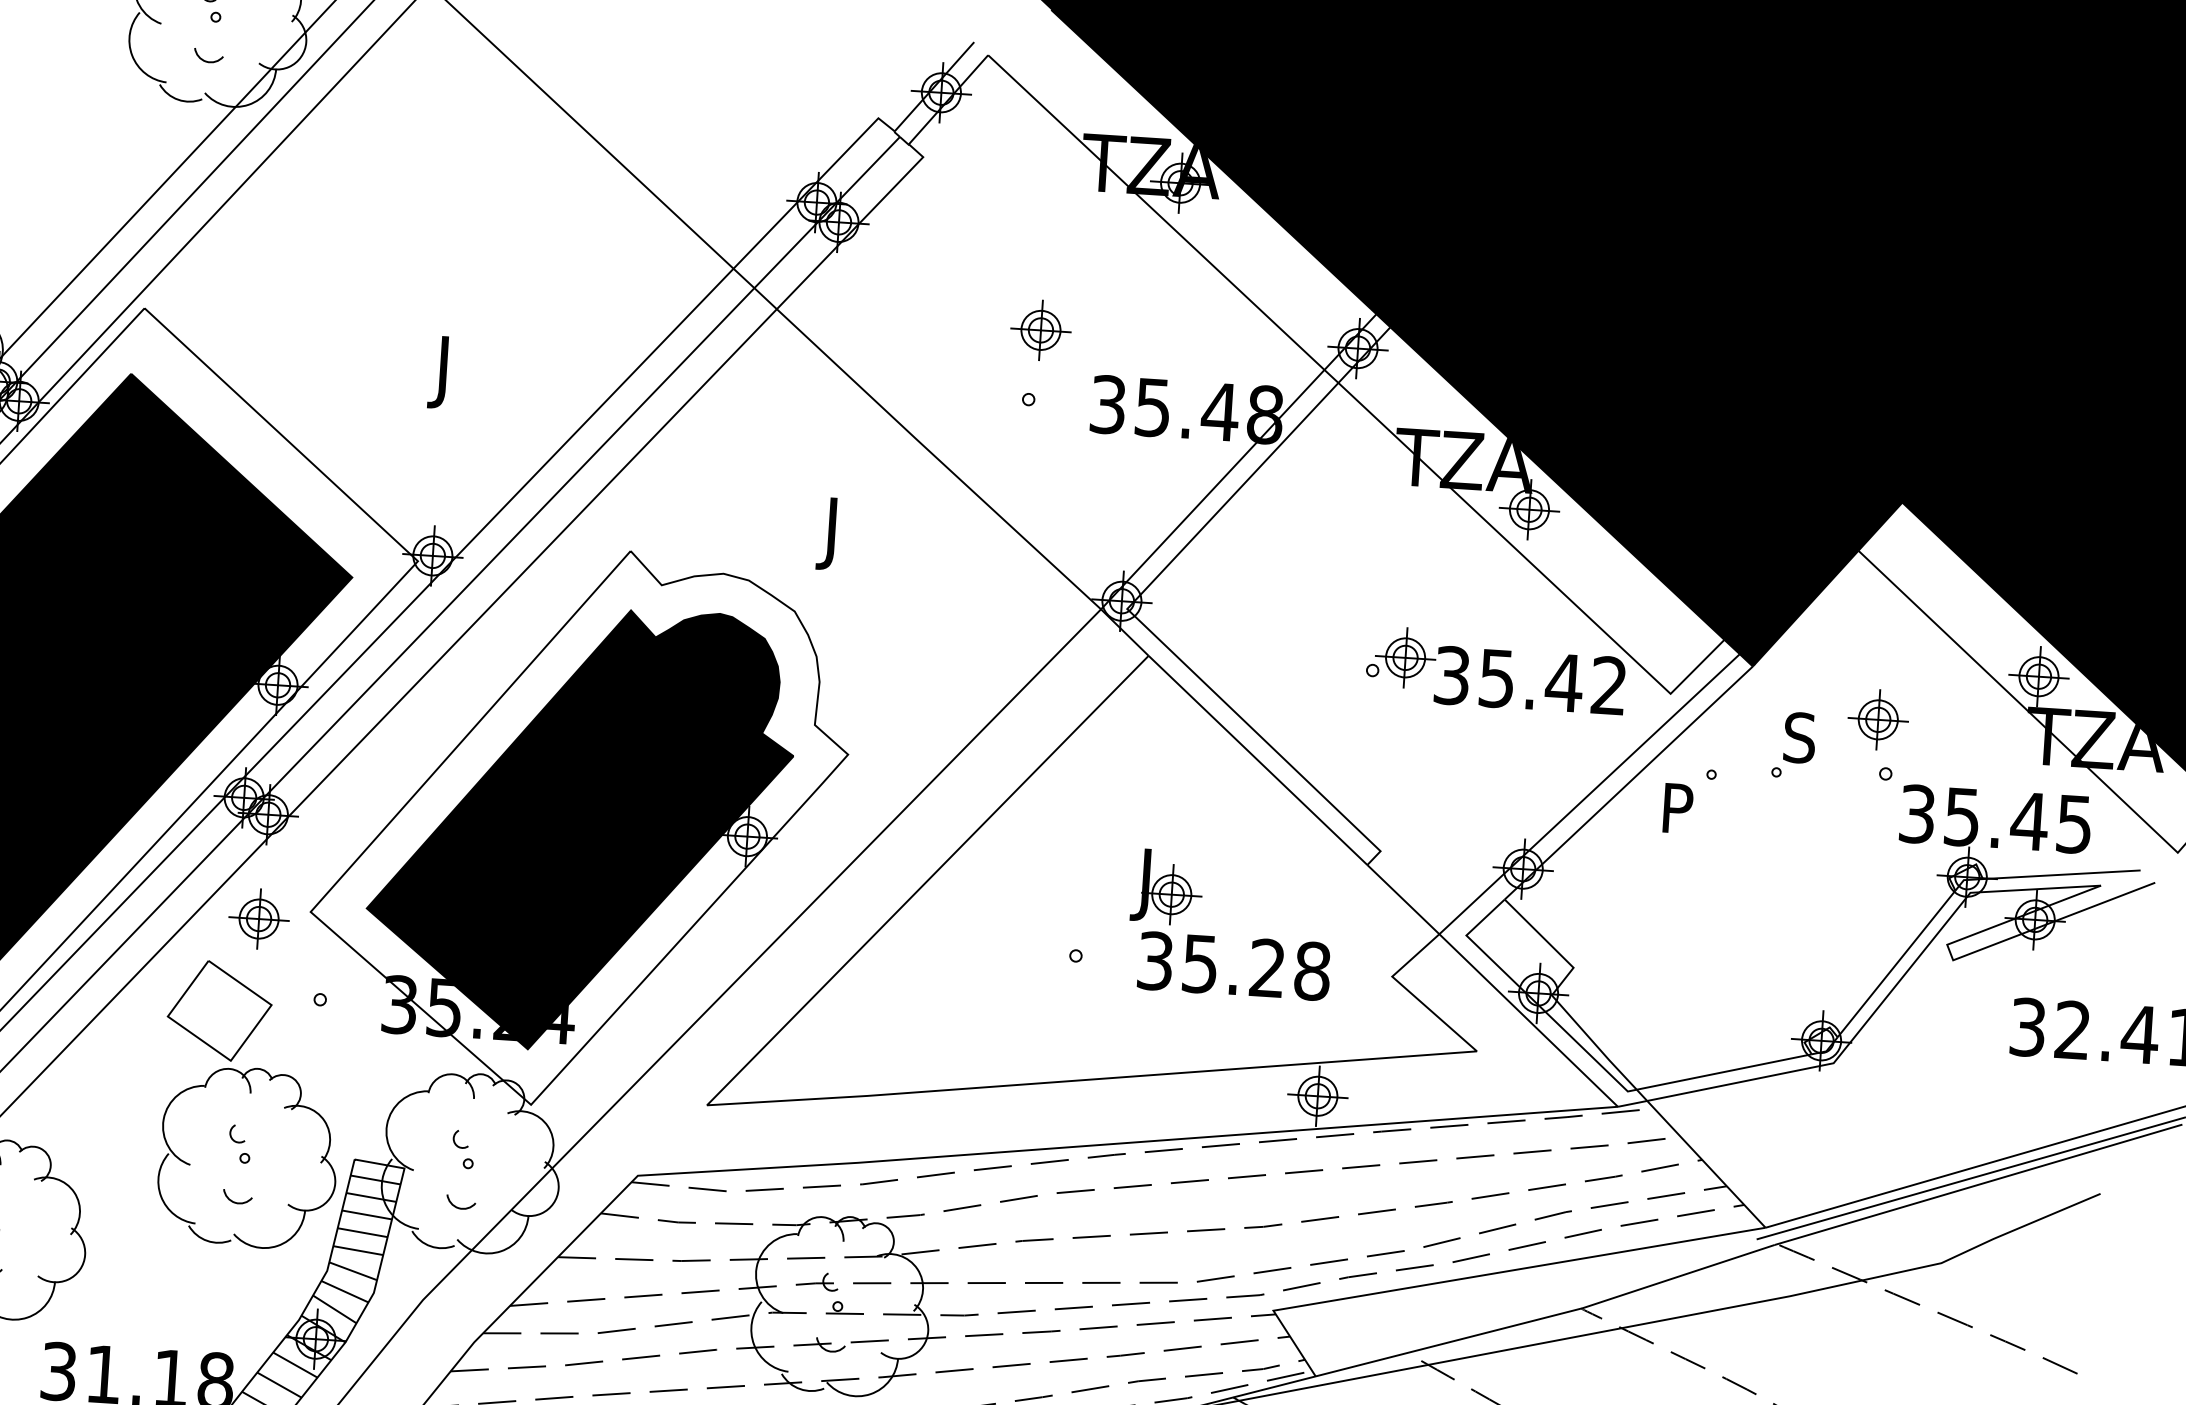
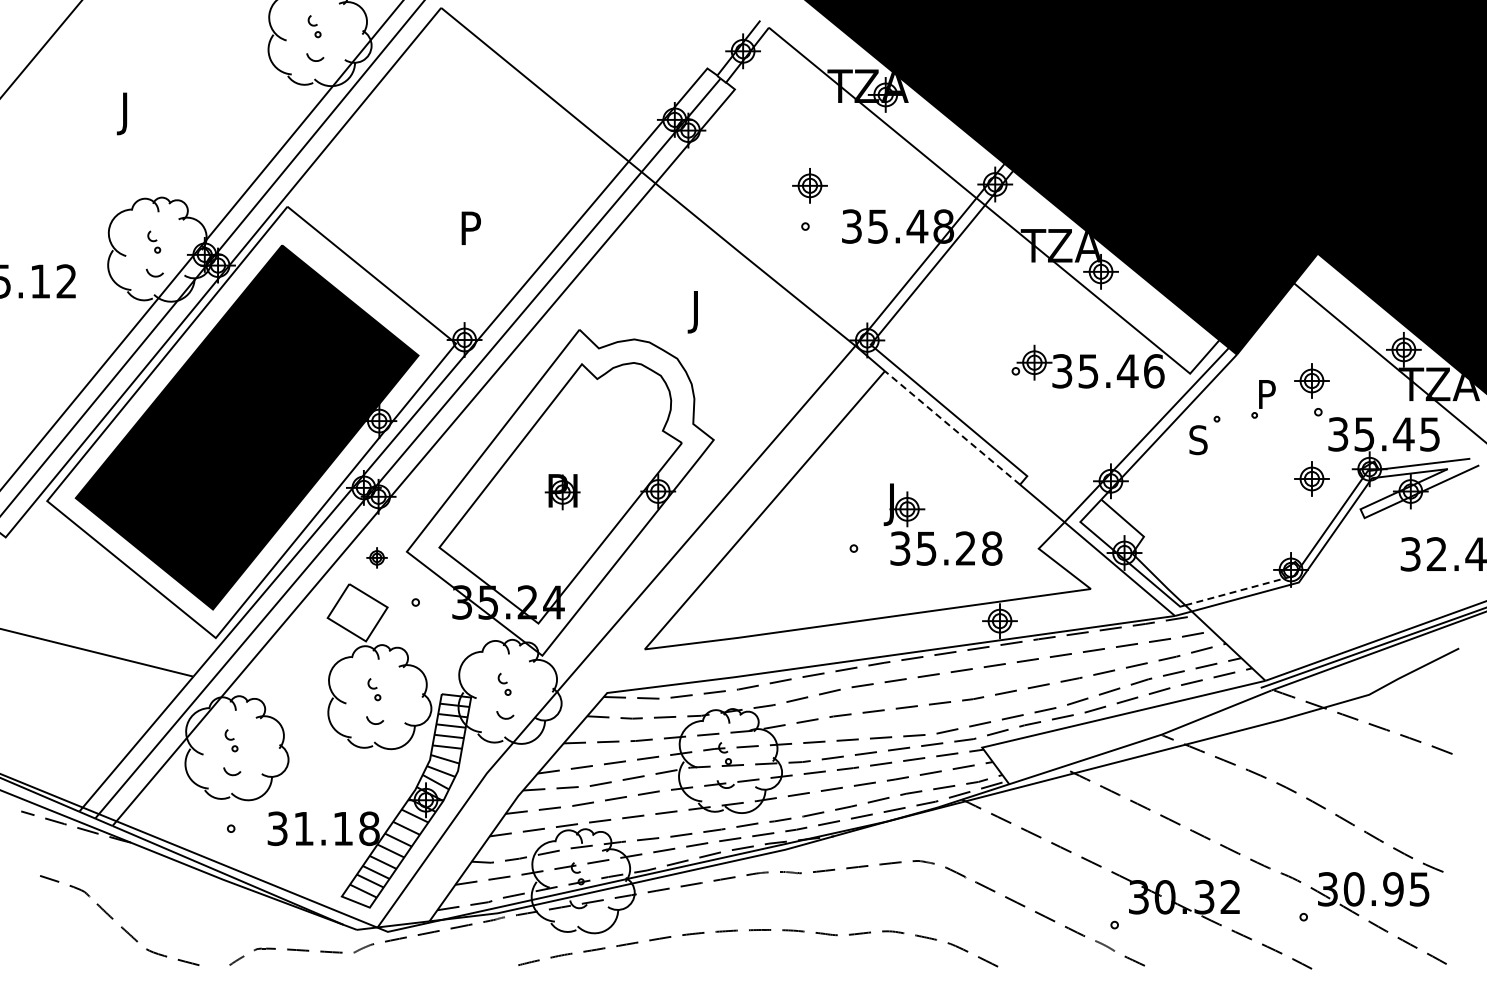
text: (451, 372) -> (468, 232), J -> P
text: (1609, 686) -> (1154, 371), 35.42 -> 35.46
text: (1800, 738) -> (1267, 394), S -> P
line: (1258, 759) -> (952, 427), solid -> dashed
text: (1677, 809) -> (1198, 440), P -> S
fill: (580, 827) -> (560, 492), removed
part: (1866, 886) -> (1311, 478), added
part: (258, 918) -> (376, 557), size x0.6
line: (1725, 1071) -> (1236, 591), solid -> dashed

